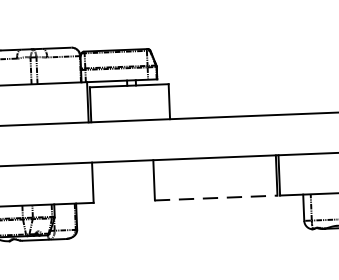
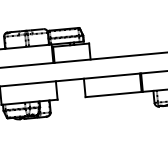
line: (218, 198) -> (114, 94), dashed -> solid

